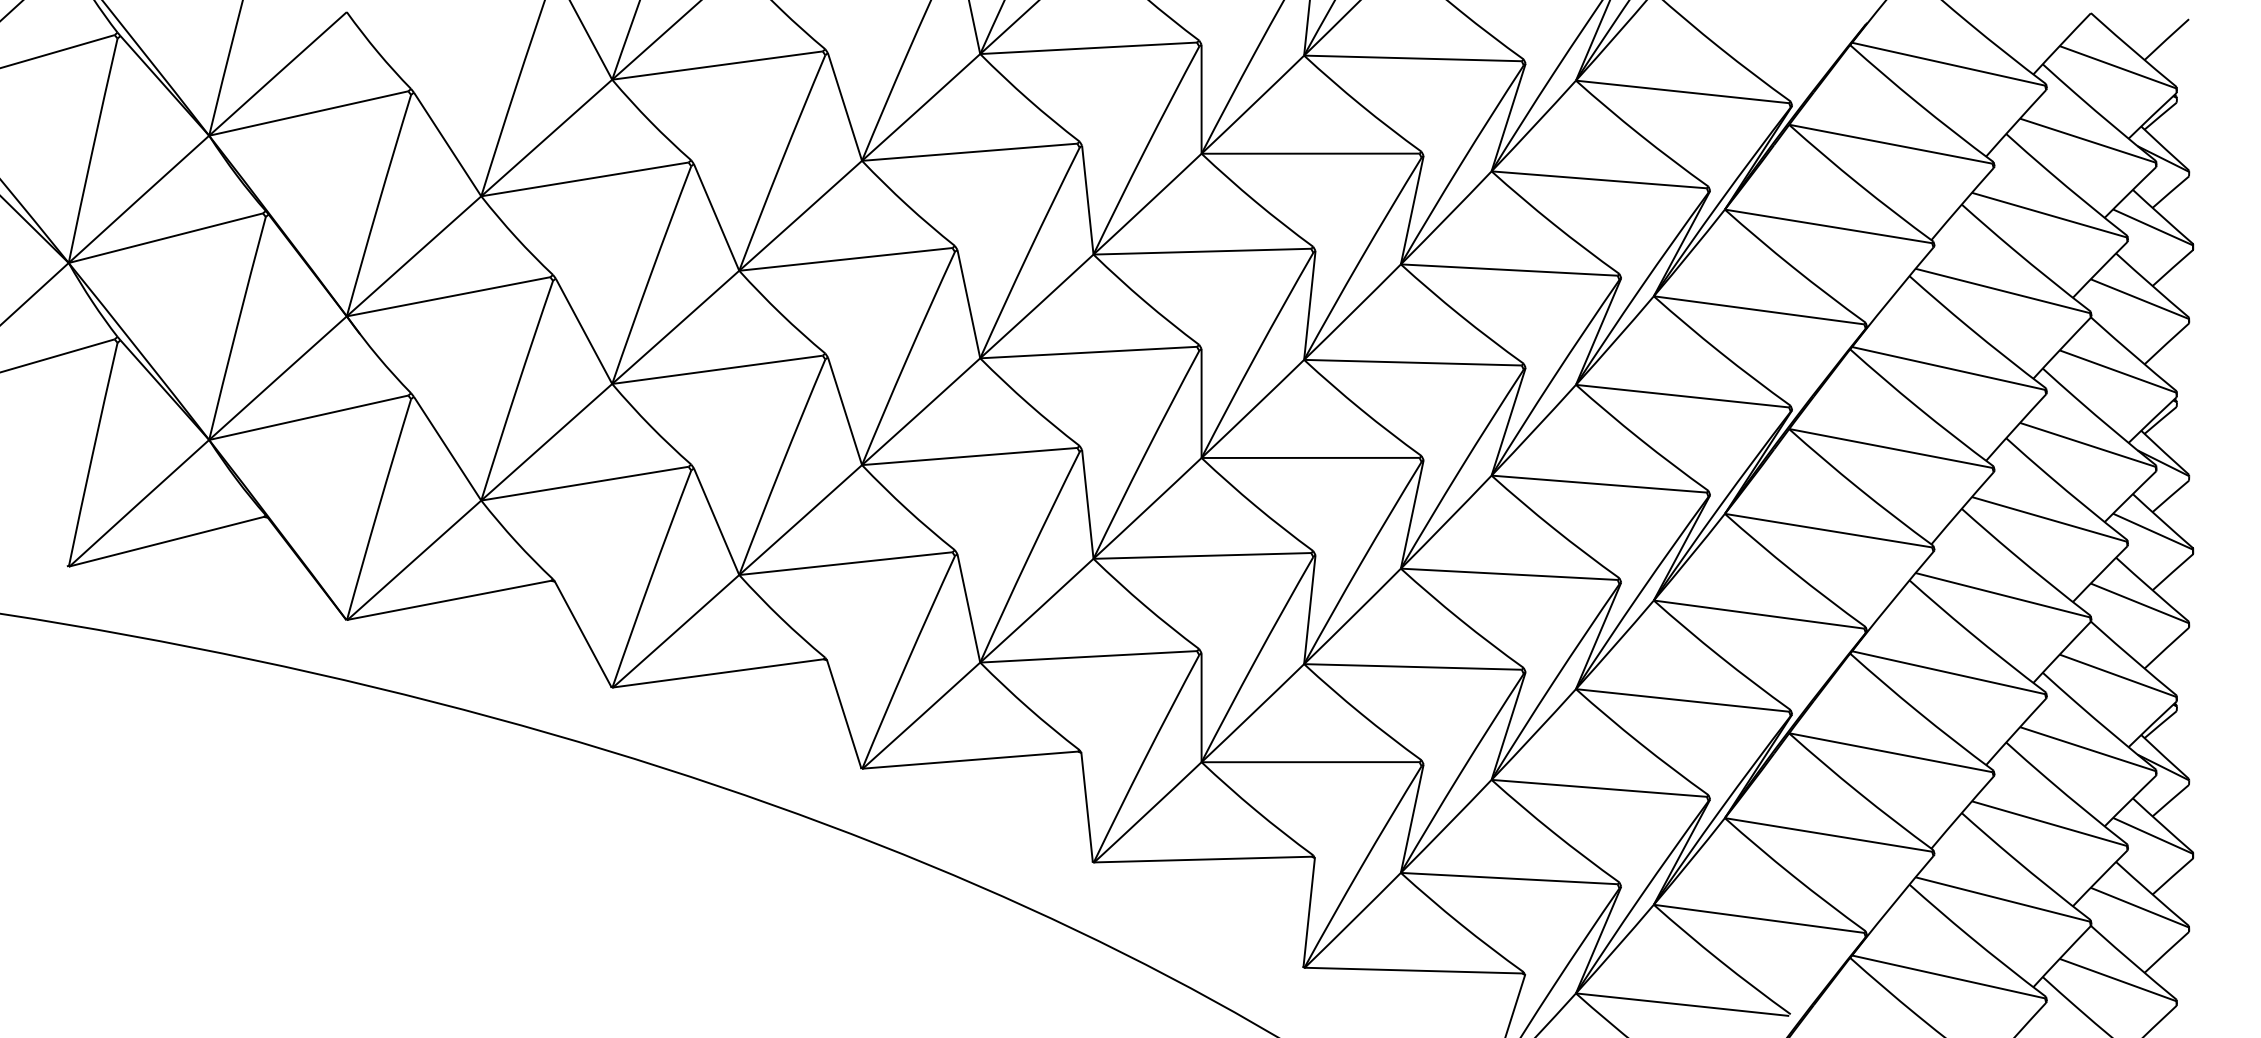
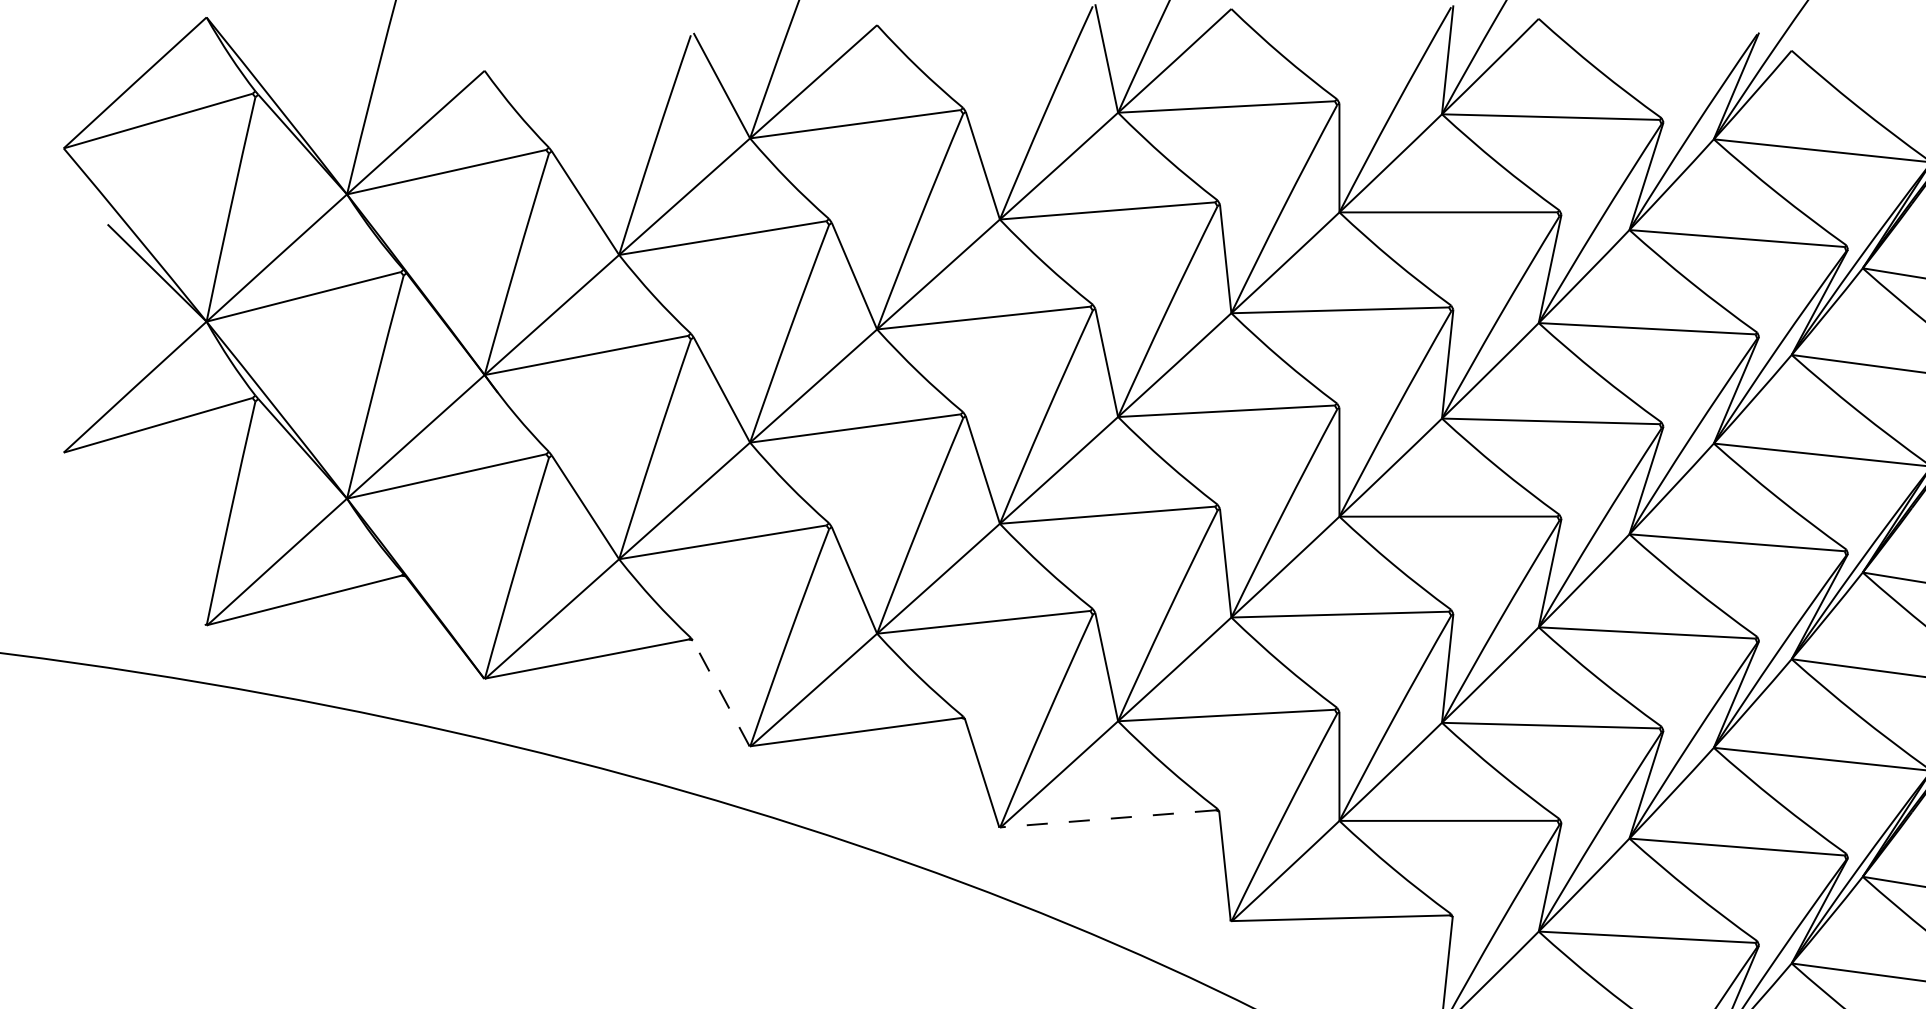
line: (583, 634) -> (721, 693), solid -> dashed
line: (970, 760) -> (1108, 819), solid -> dashed

